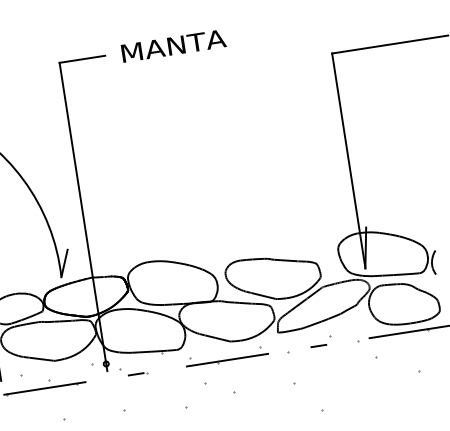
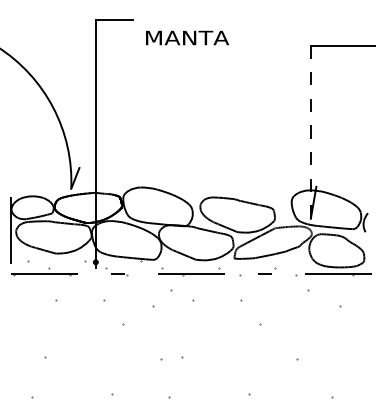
text: (173, 45) -> (187, 37), moved
line: (348, 159) -> (310, 131), solid -> dashed

